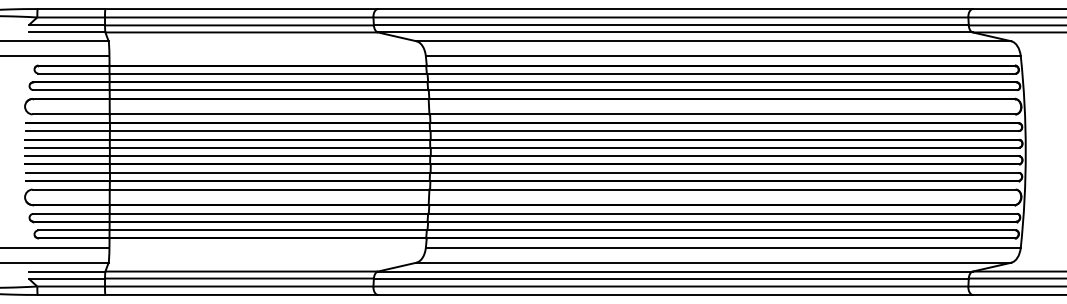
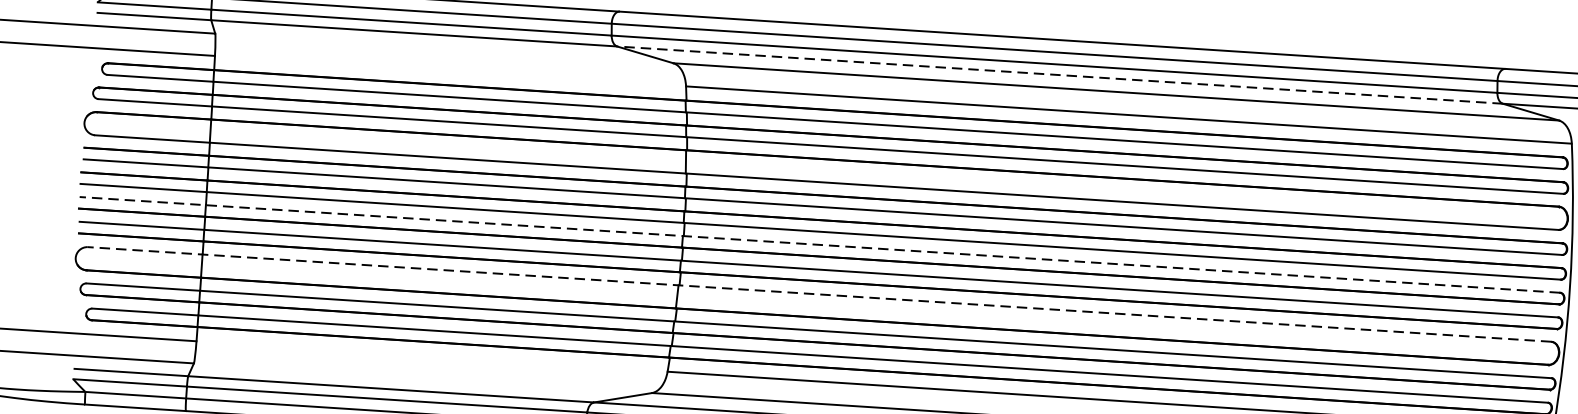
line: (674, 32) -> (1058, 75), solid -> dashed
line: (521, 156) -> (818, 244), solid -> dashed
line: (523, 189) -> (818, 294), solid -> dashed

